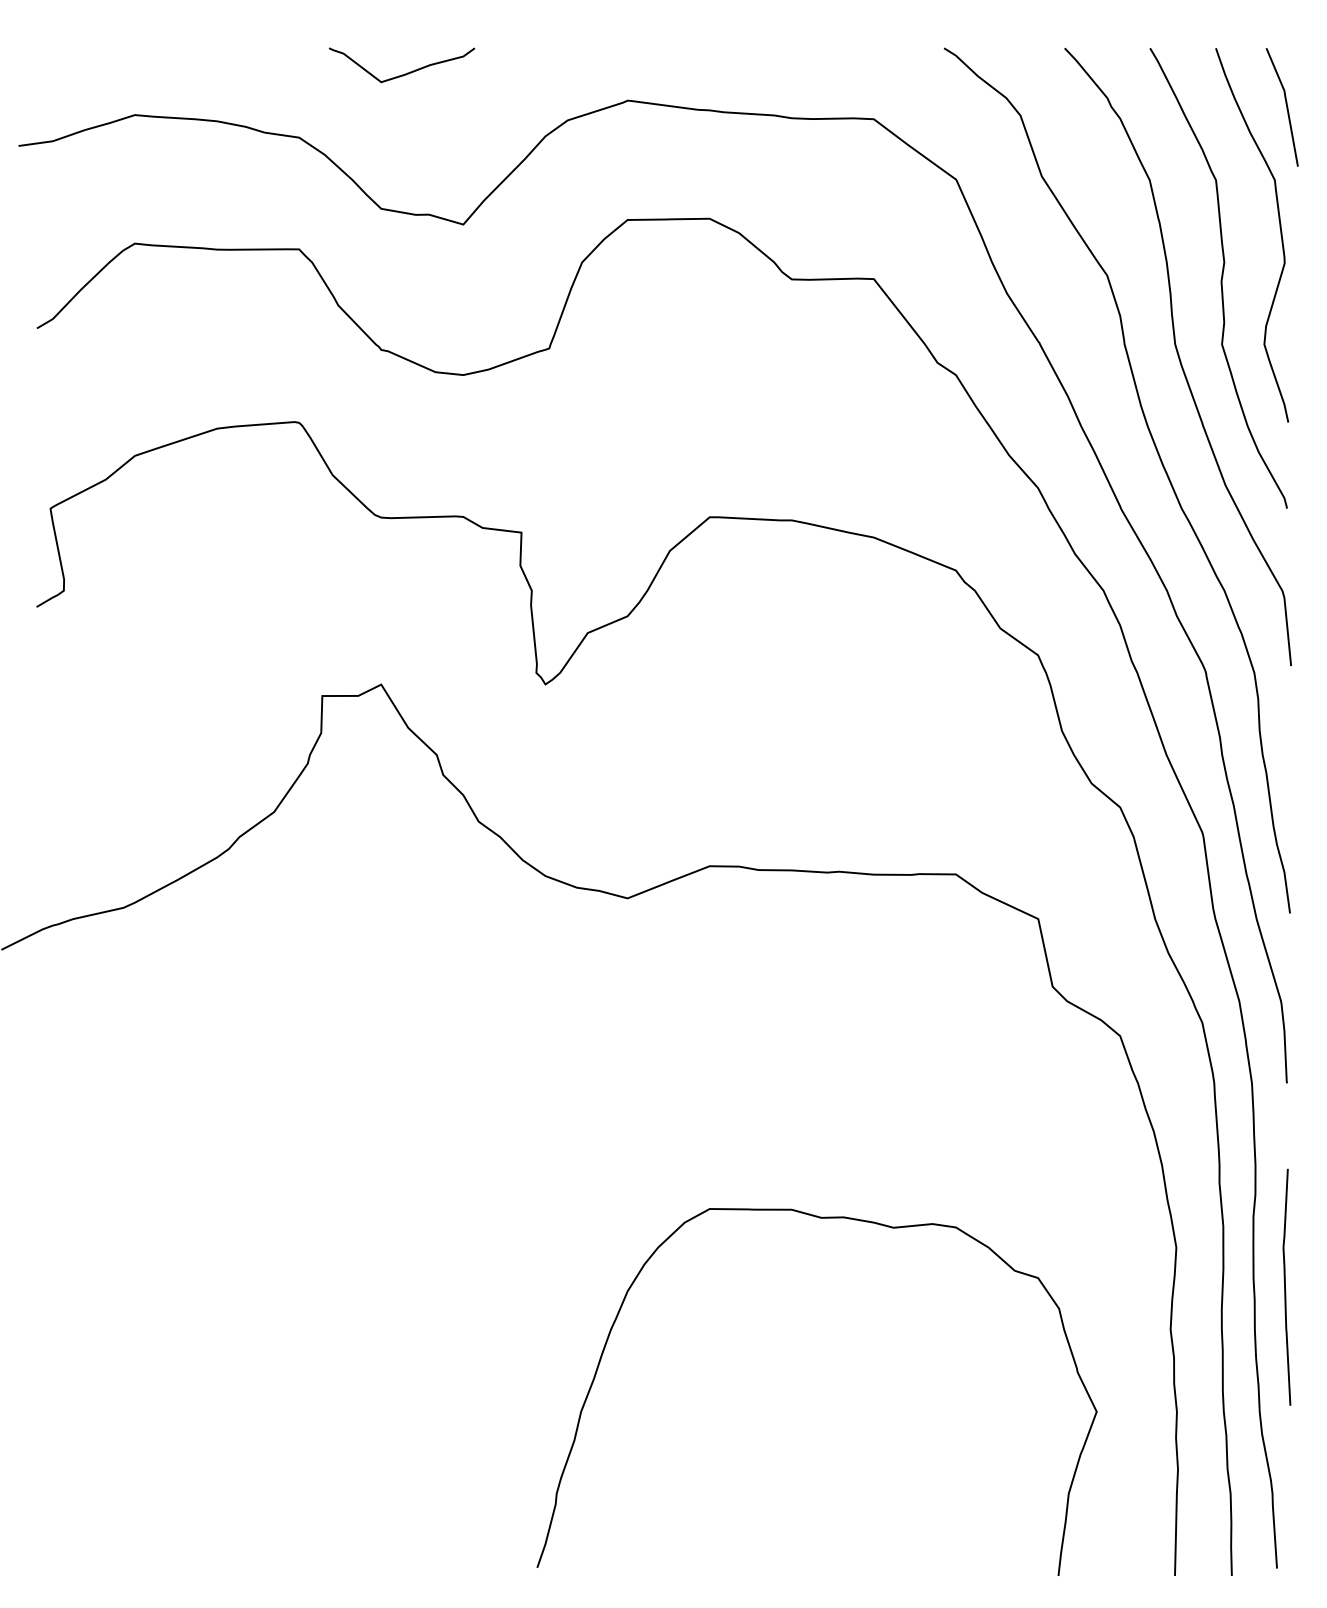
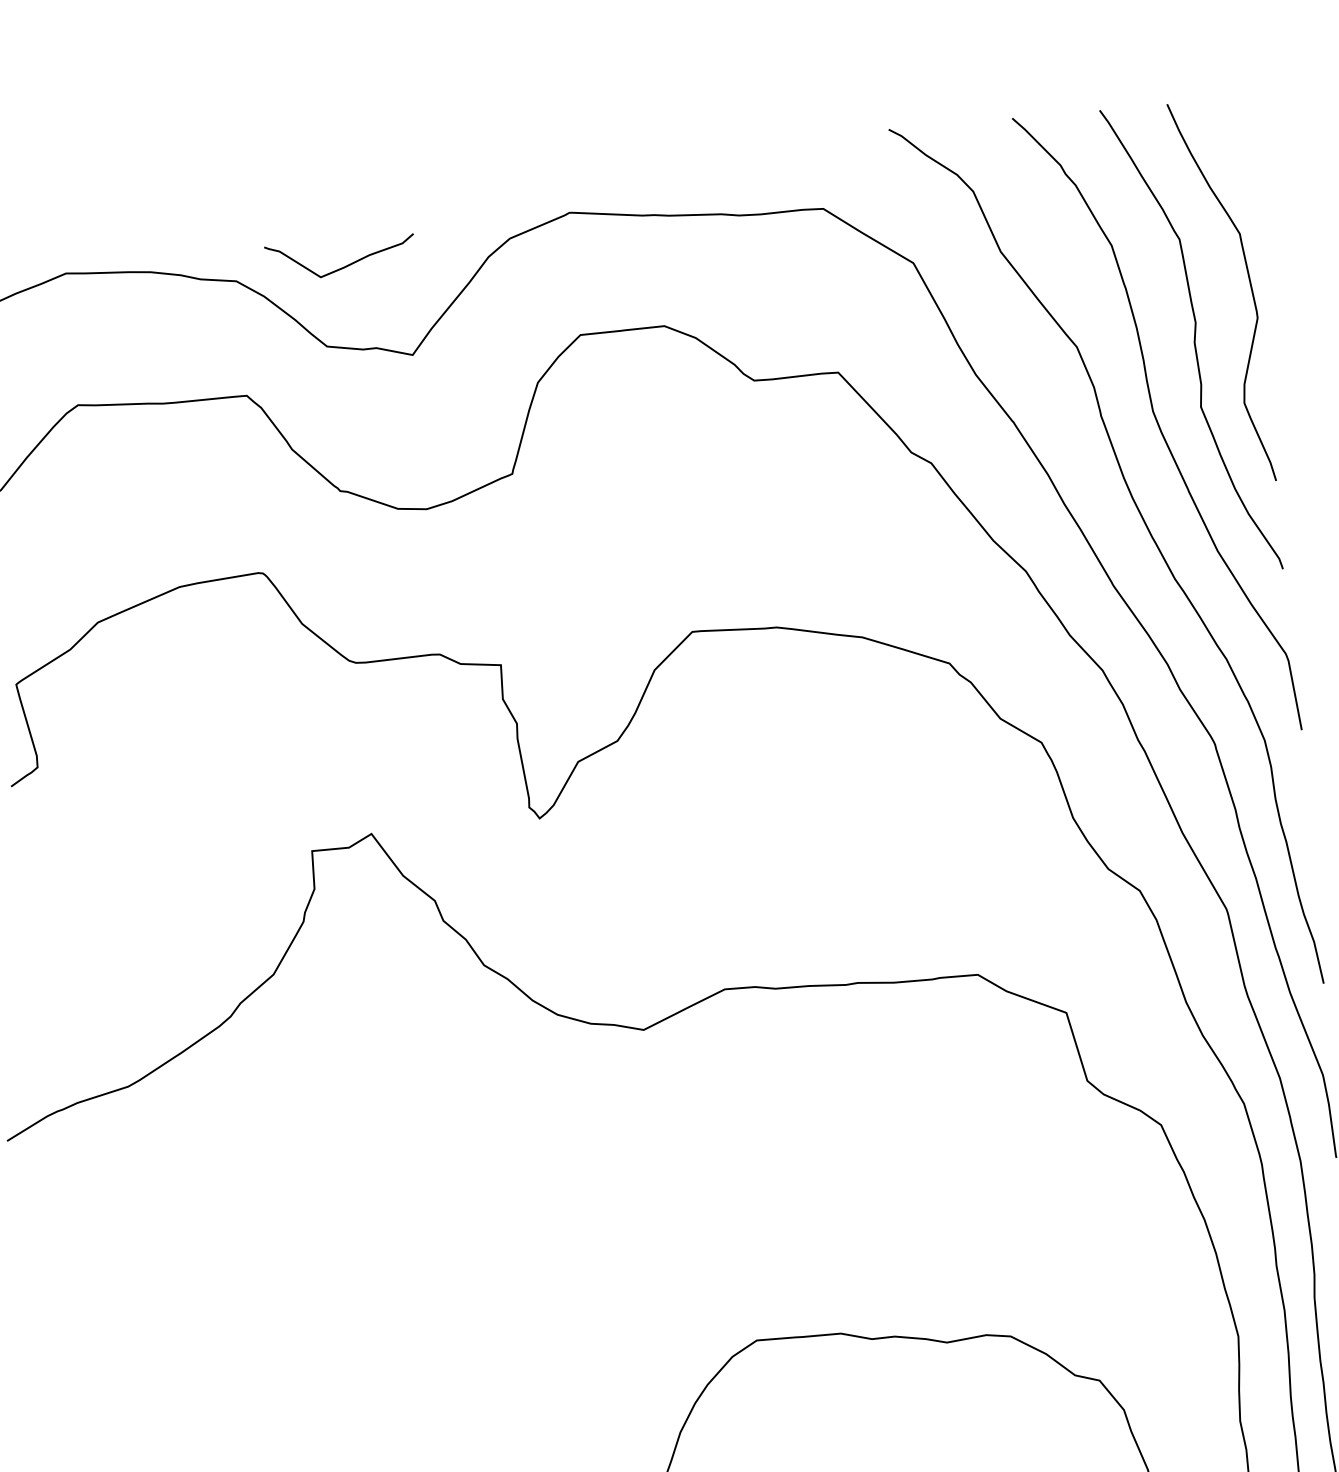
curve: (405, 73) -> (344, 266), moved
curve: (1285, 104) -> (1243, 155), removed

